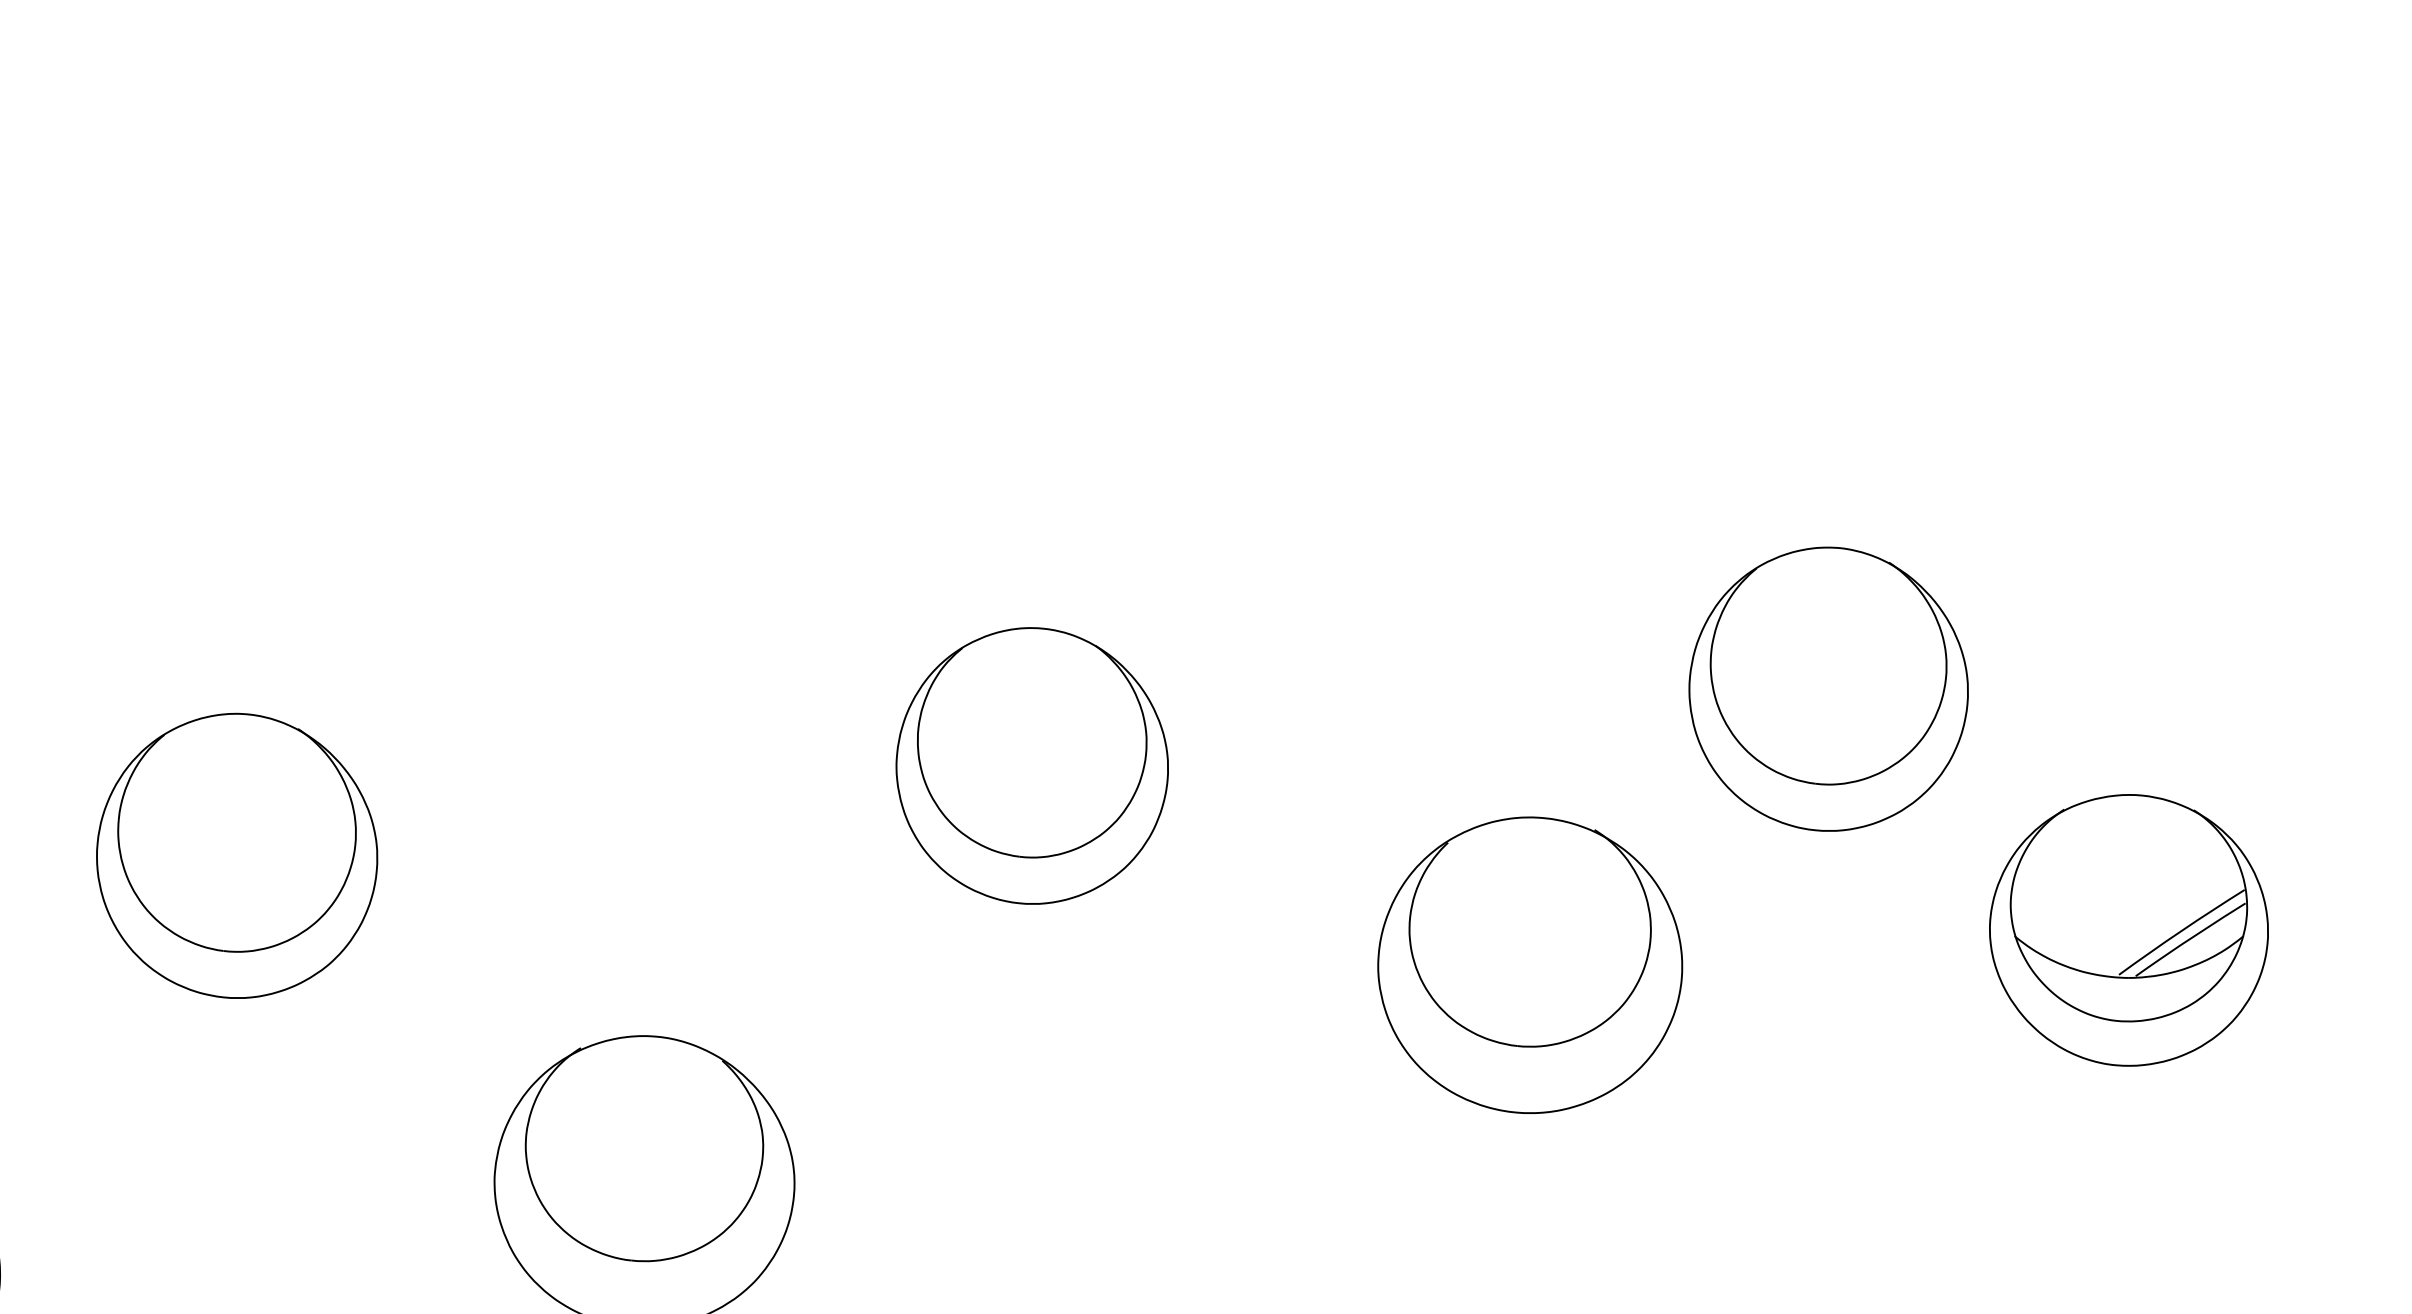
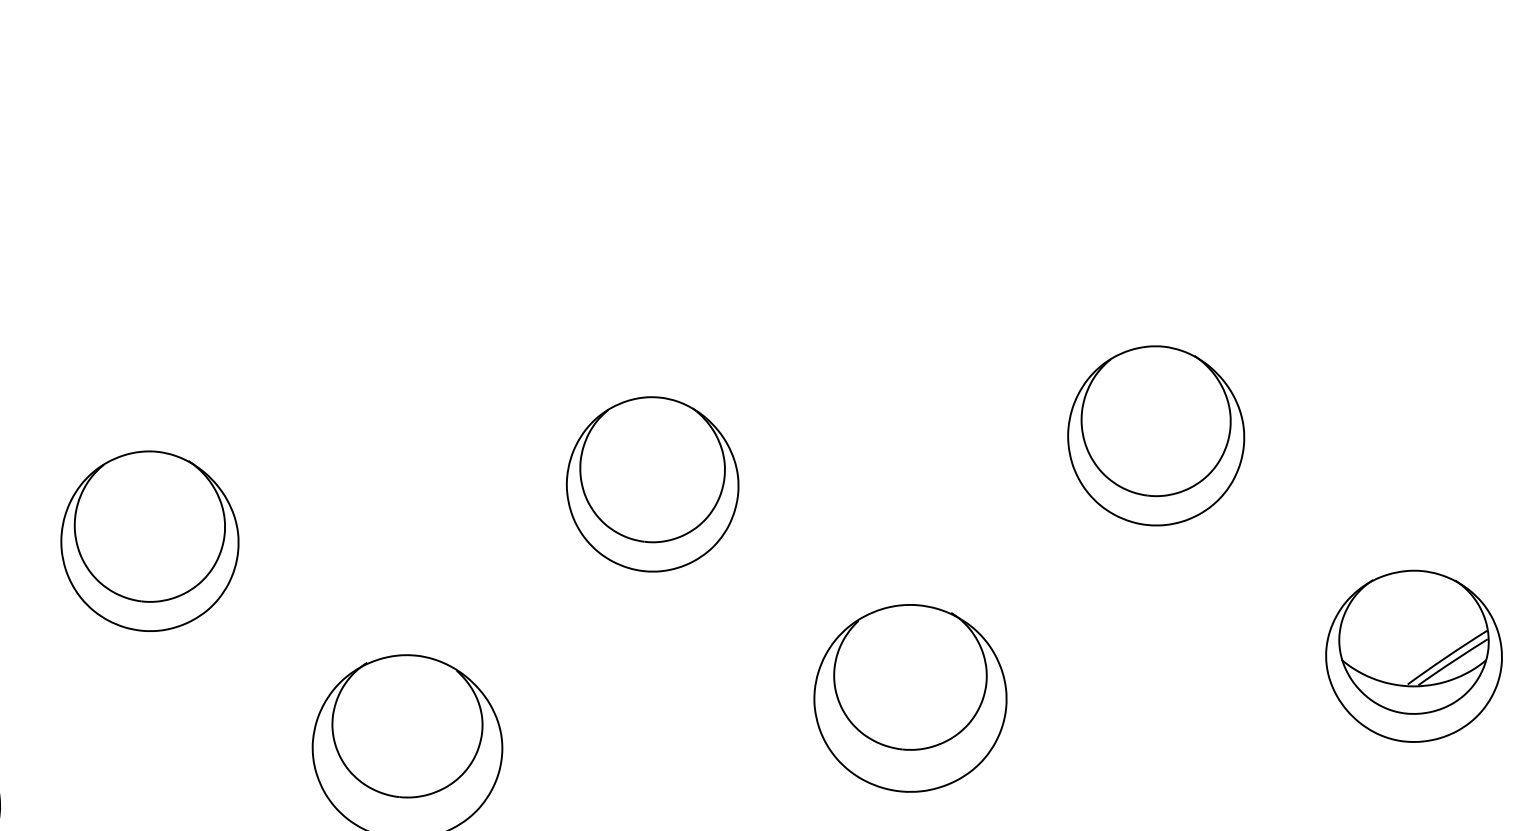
part: (2128, 929) -> (1413, 655), moved
part: (1530, 965) -> (910, 698), moved

